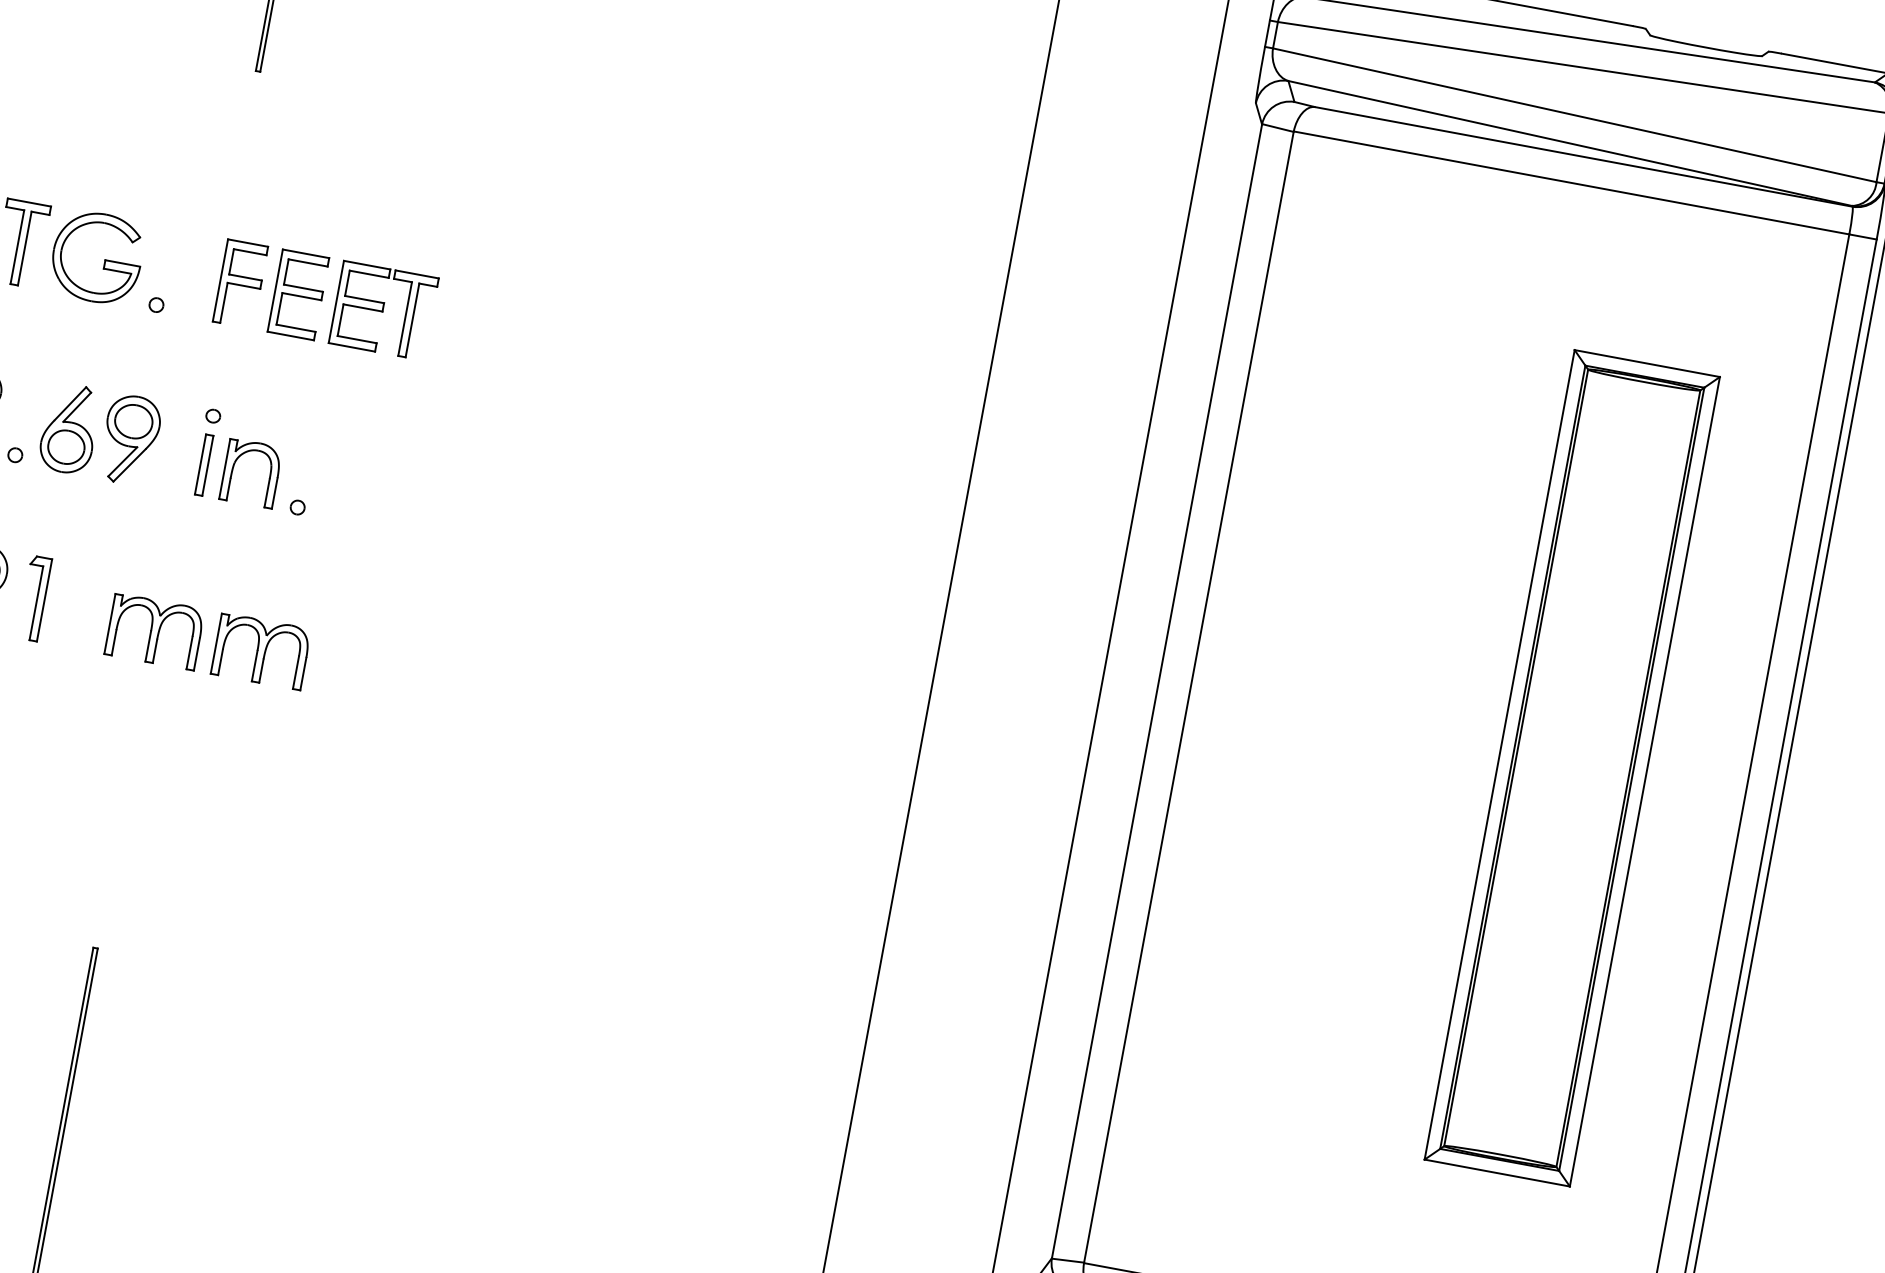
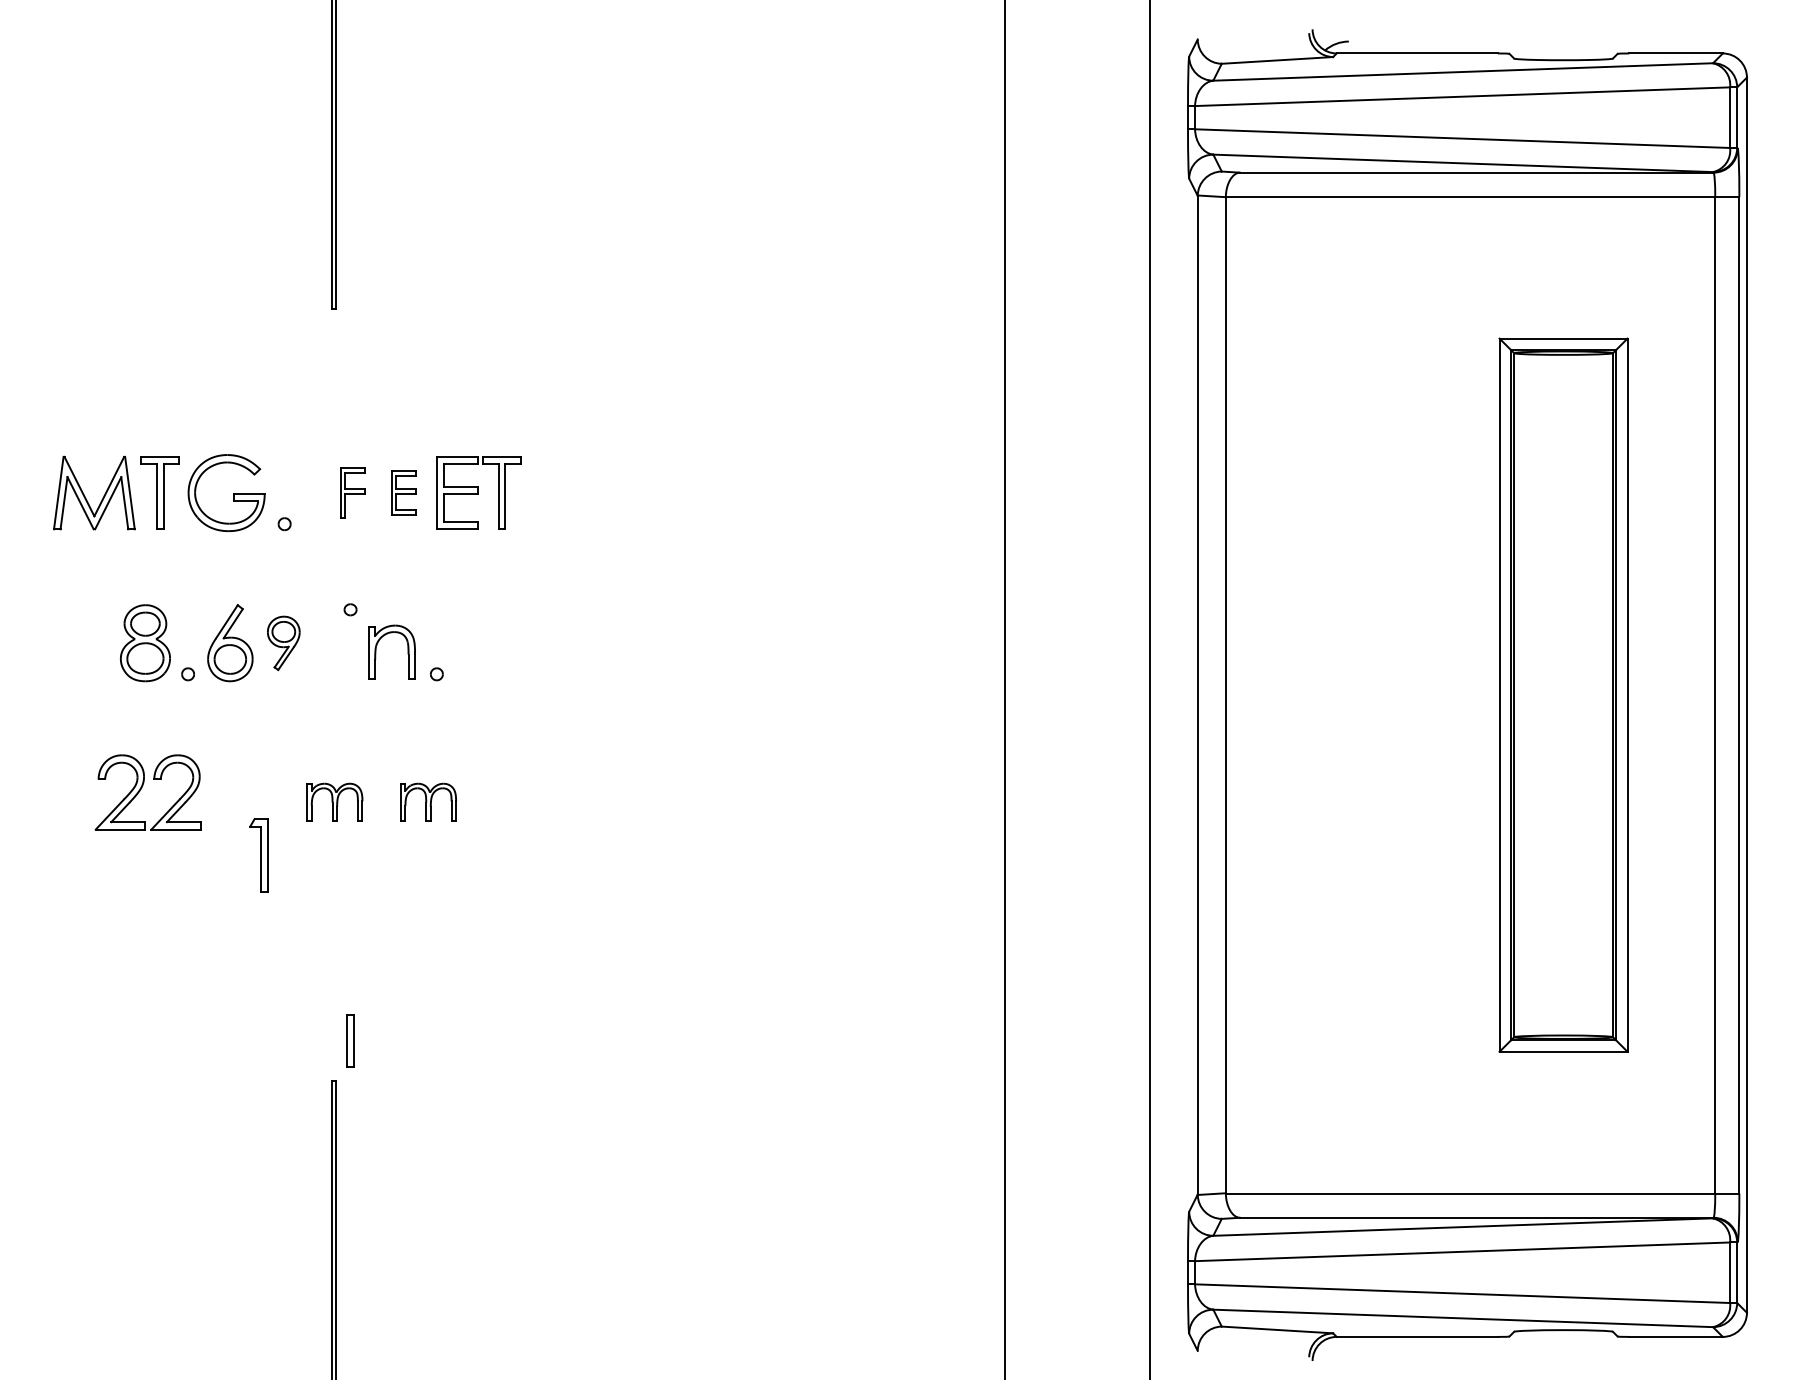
part: (240, 283) -> (352, 492), size x0.7
part: (298, 294) -> (403, 492), size x0.6
part: (130, 440) -> (283, 643), size x0.7
part: (204, 464) -> (350, 1040), moved
part: (33, 598) -> (258, 855), moved
part: (154, 631) -> (334, 802), size x0.7
part: (261, 651) -> (428, 802), size x0.7

